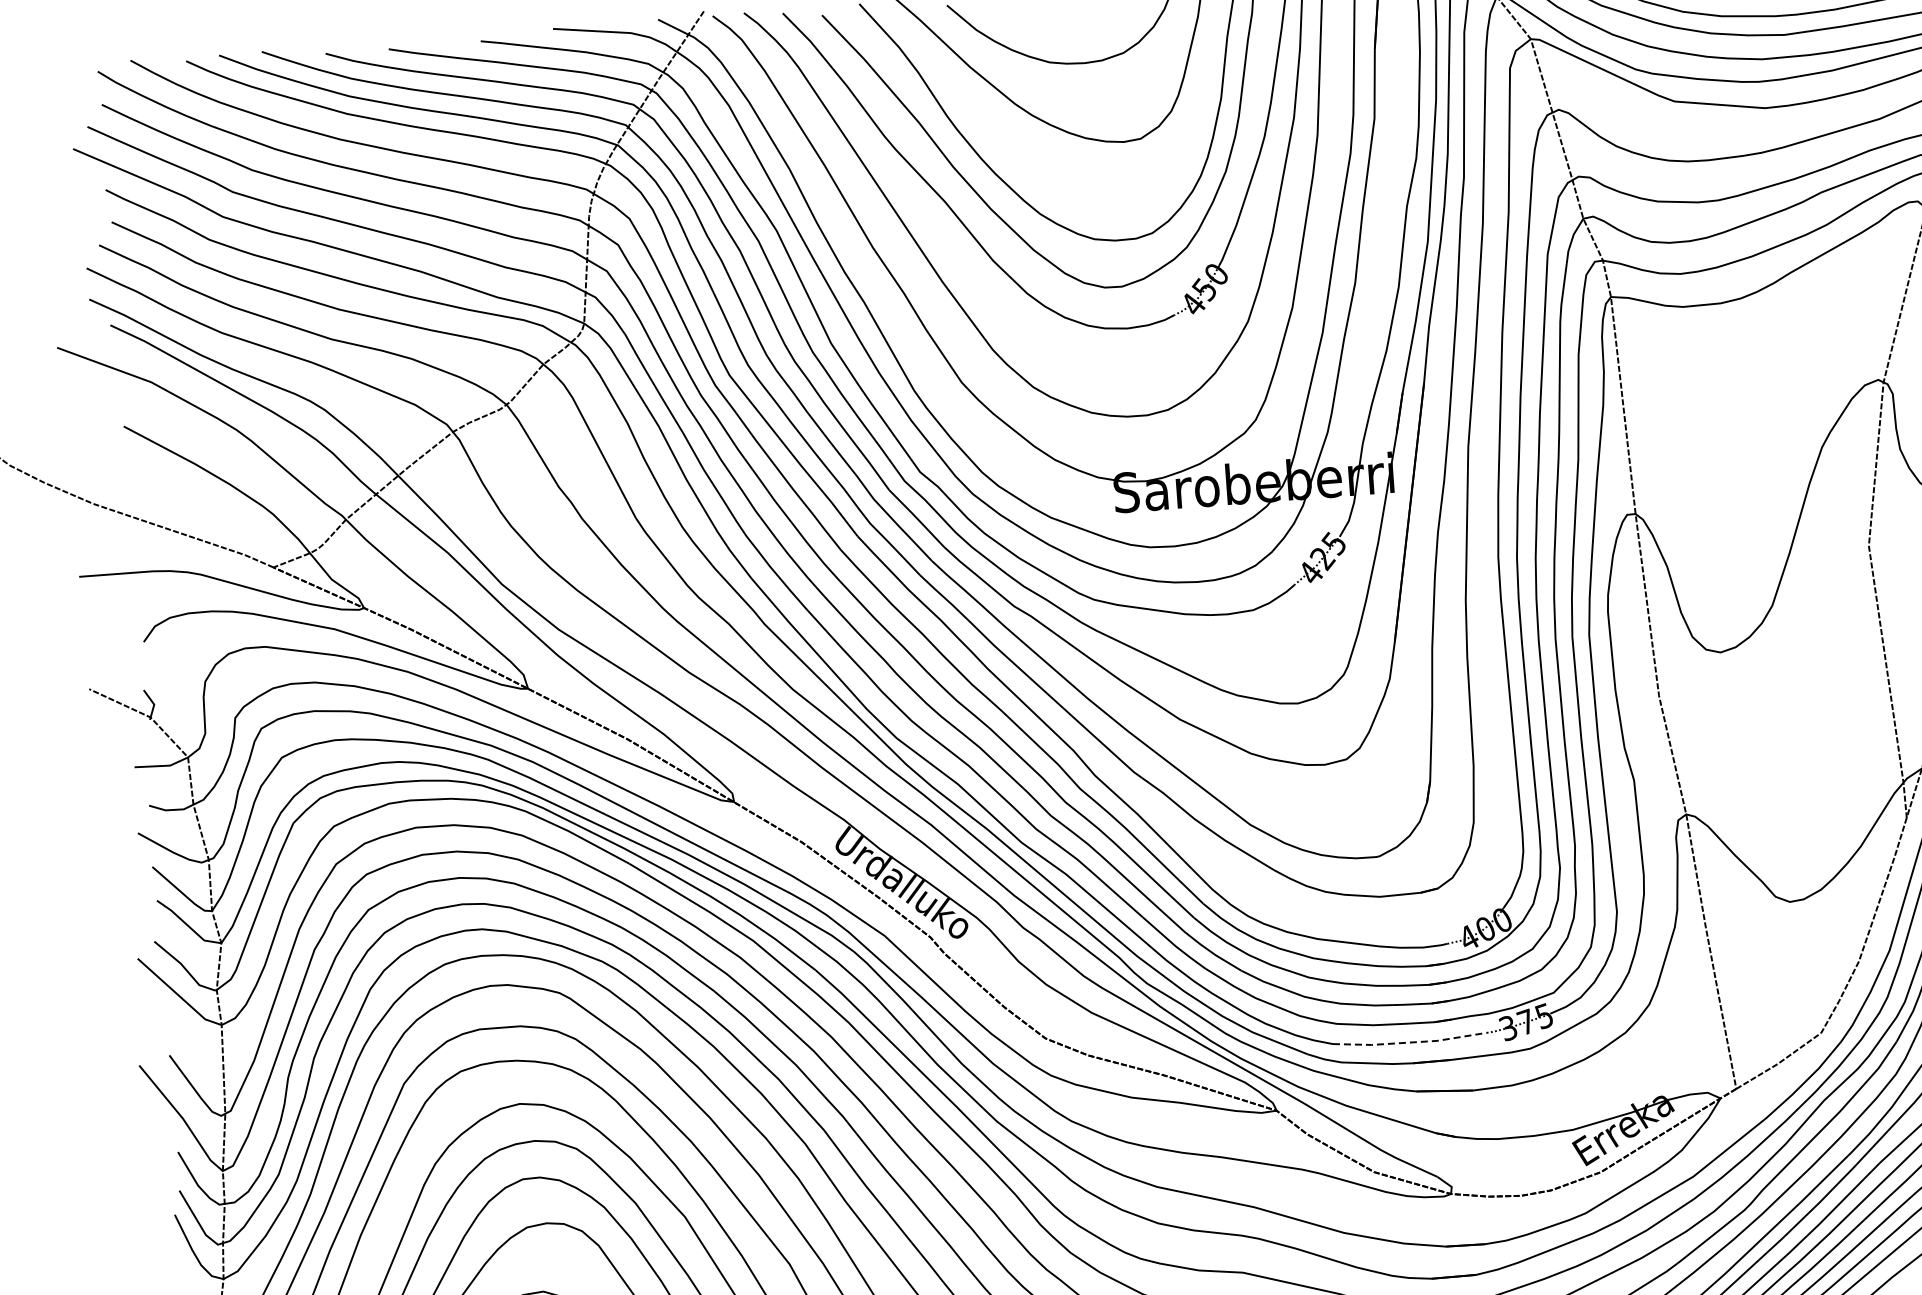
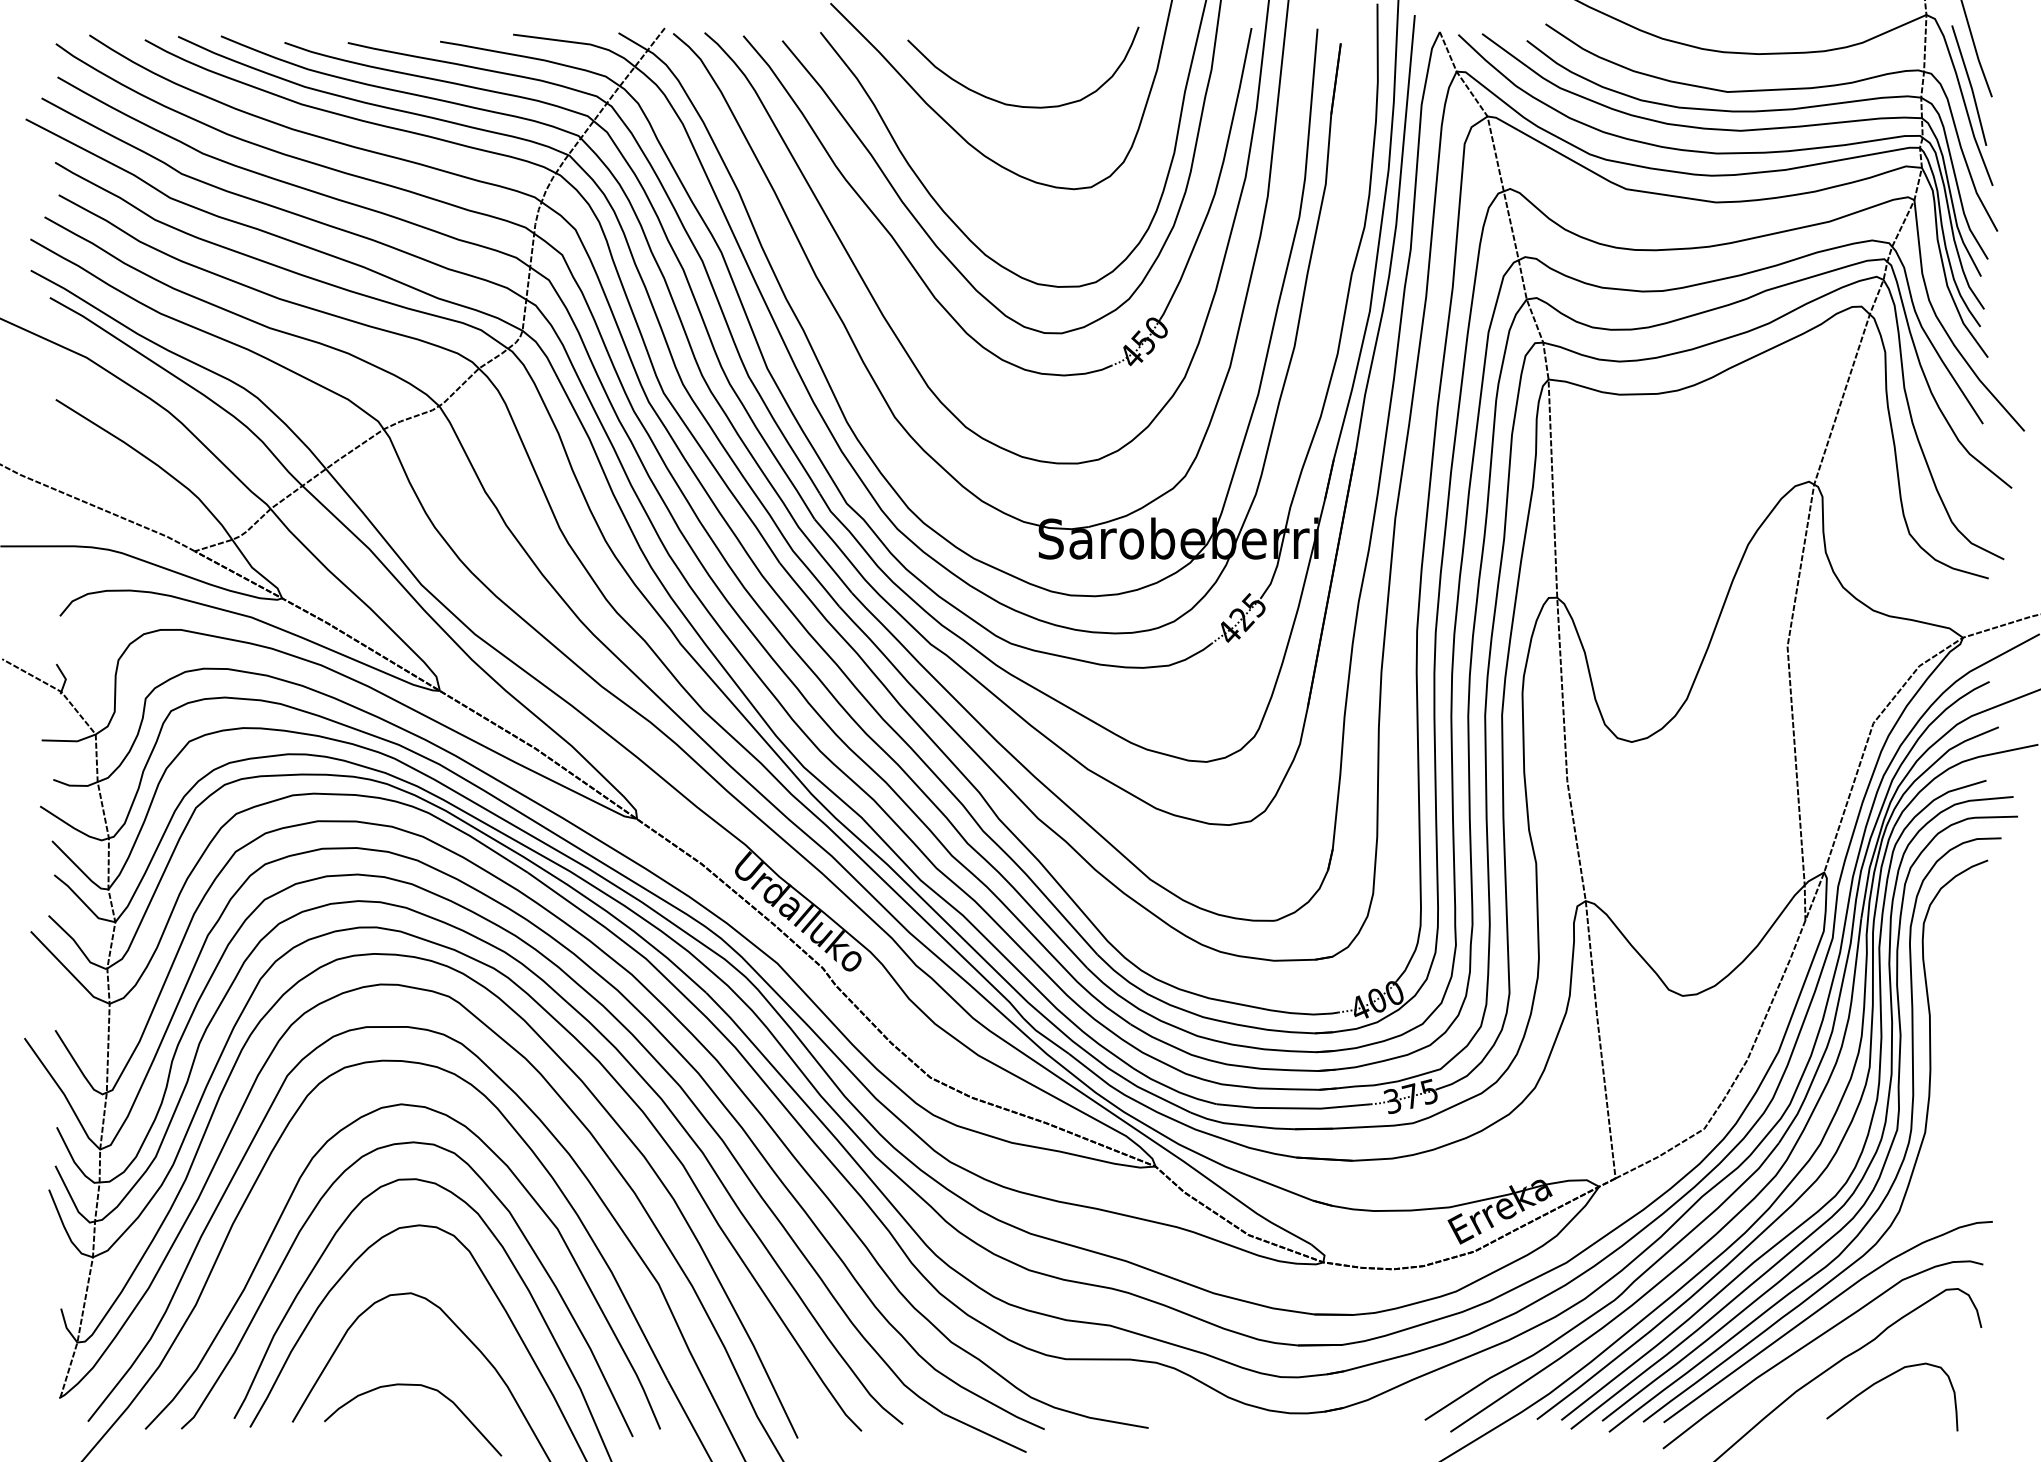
line: (1409, 1042) -> (1293, 1108), dashed -> solid

